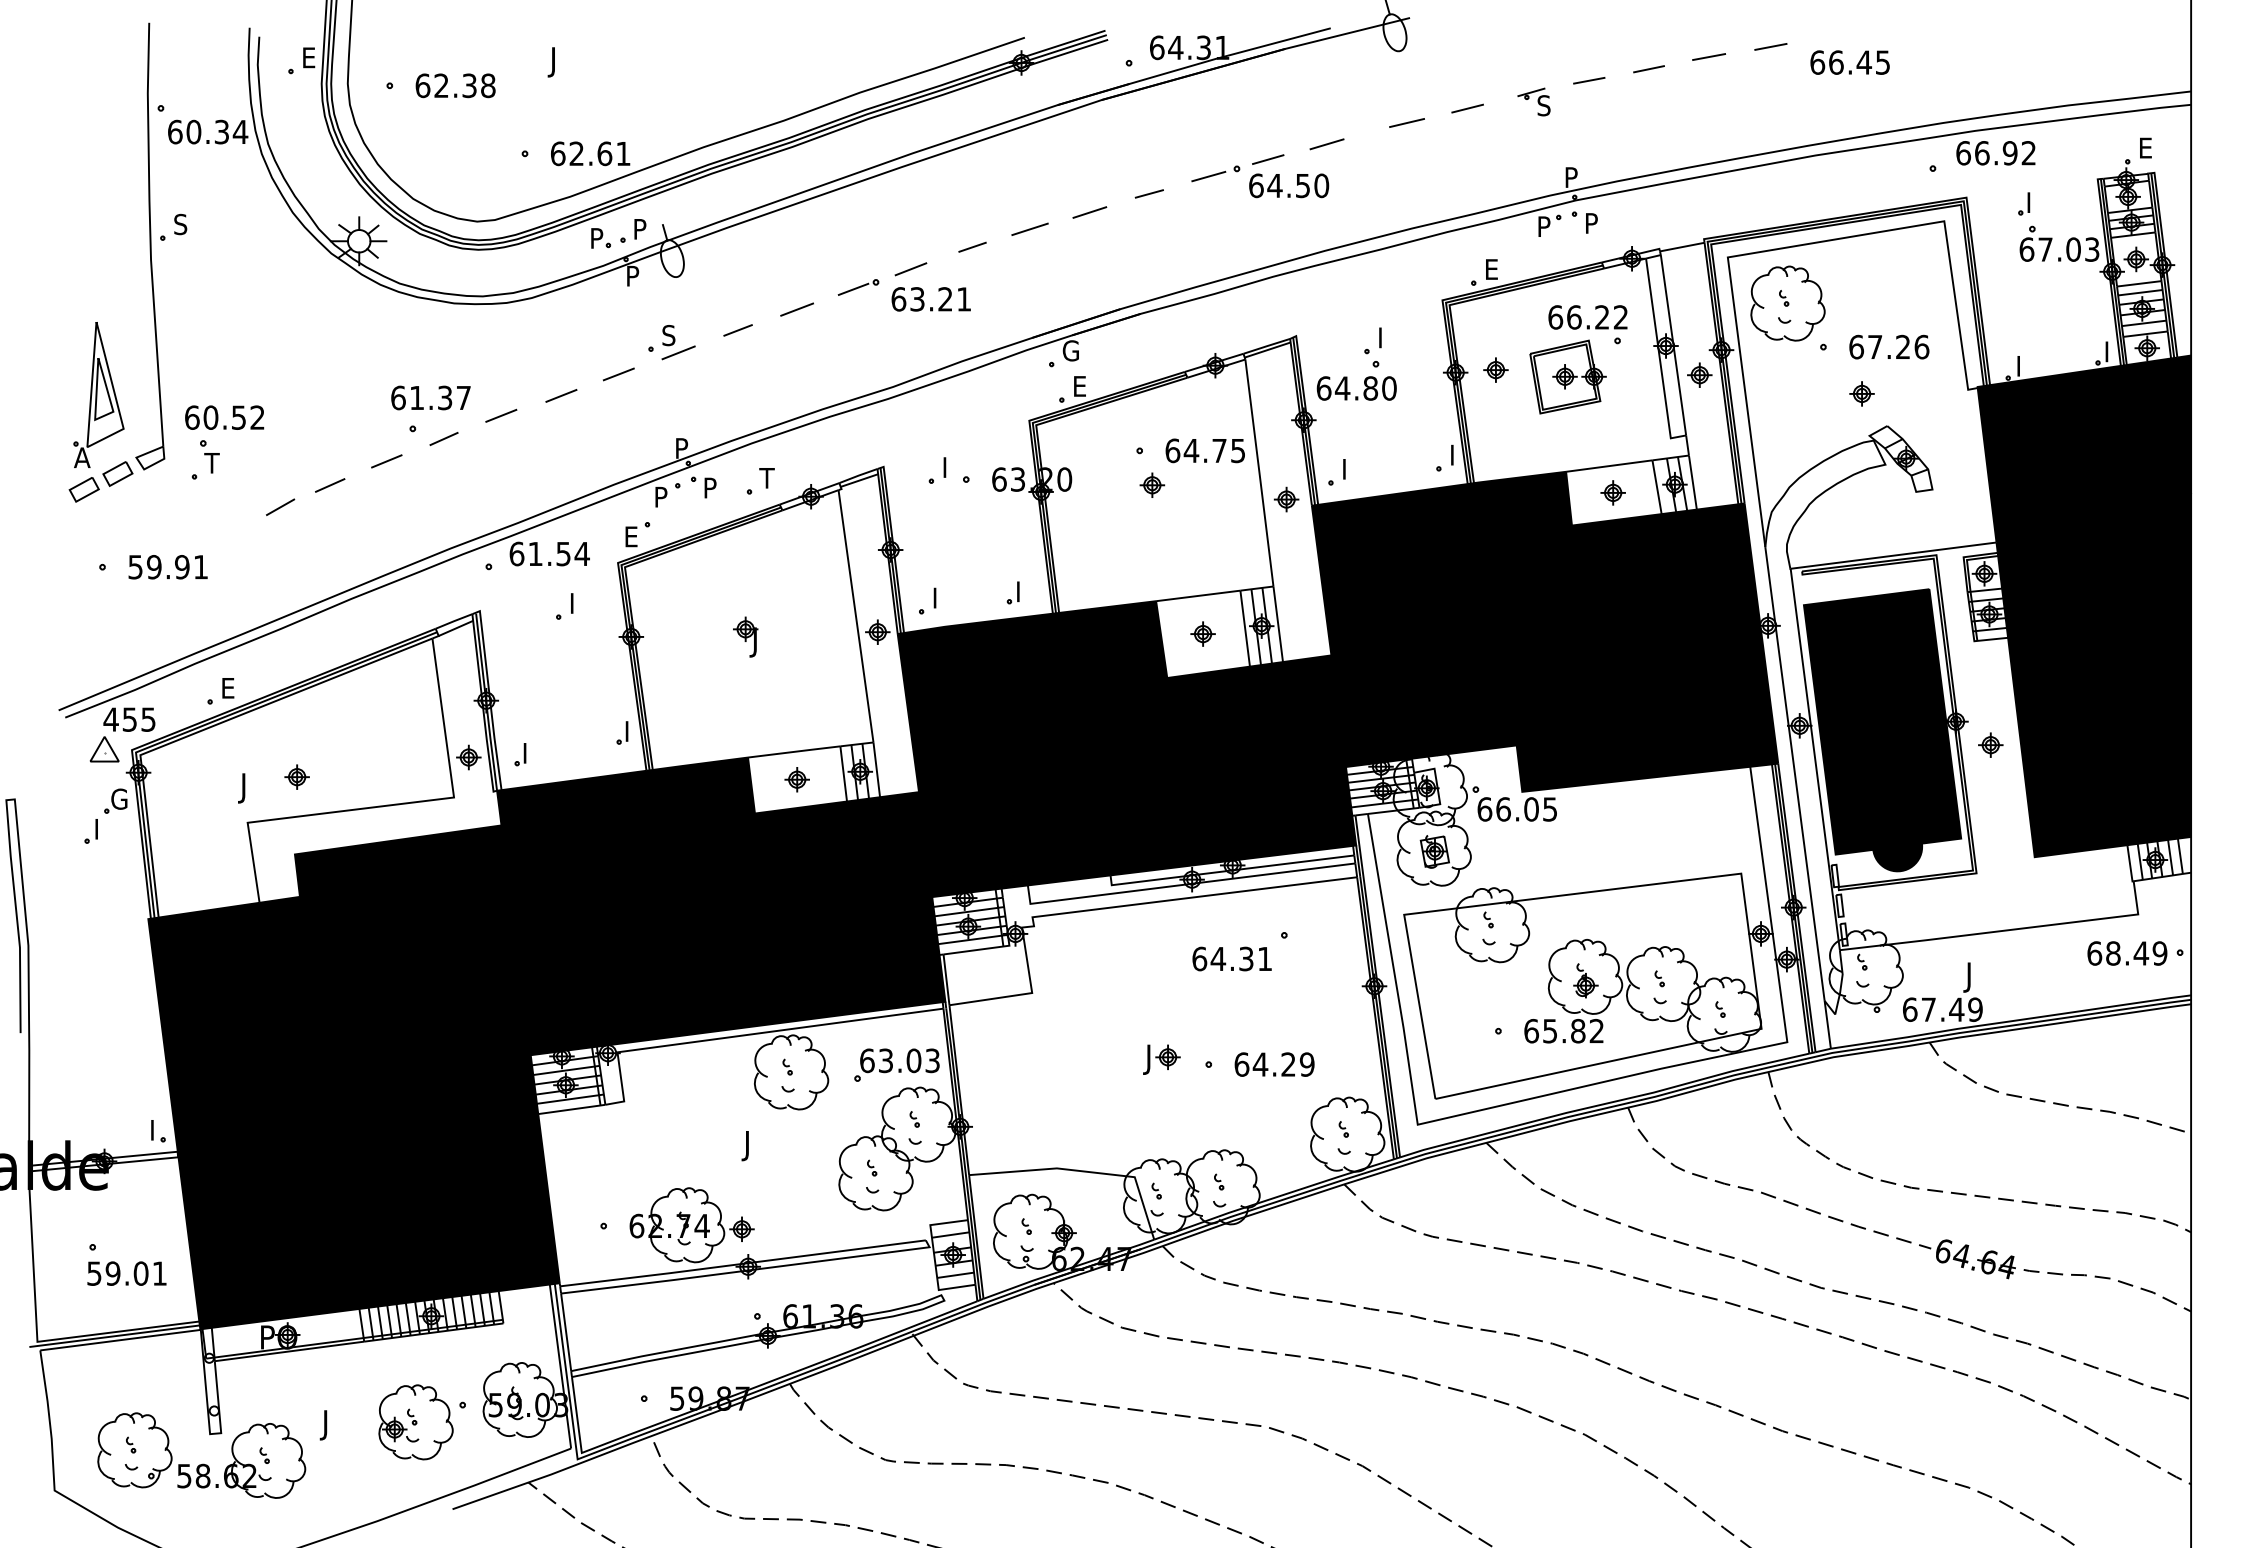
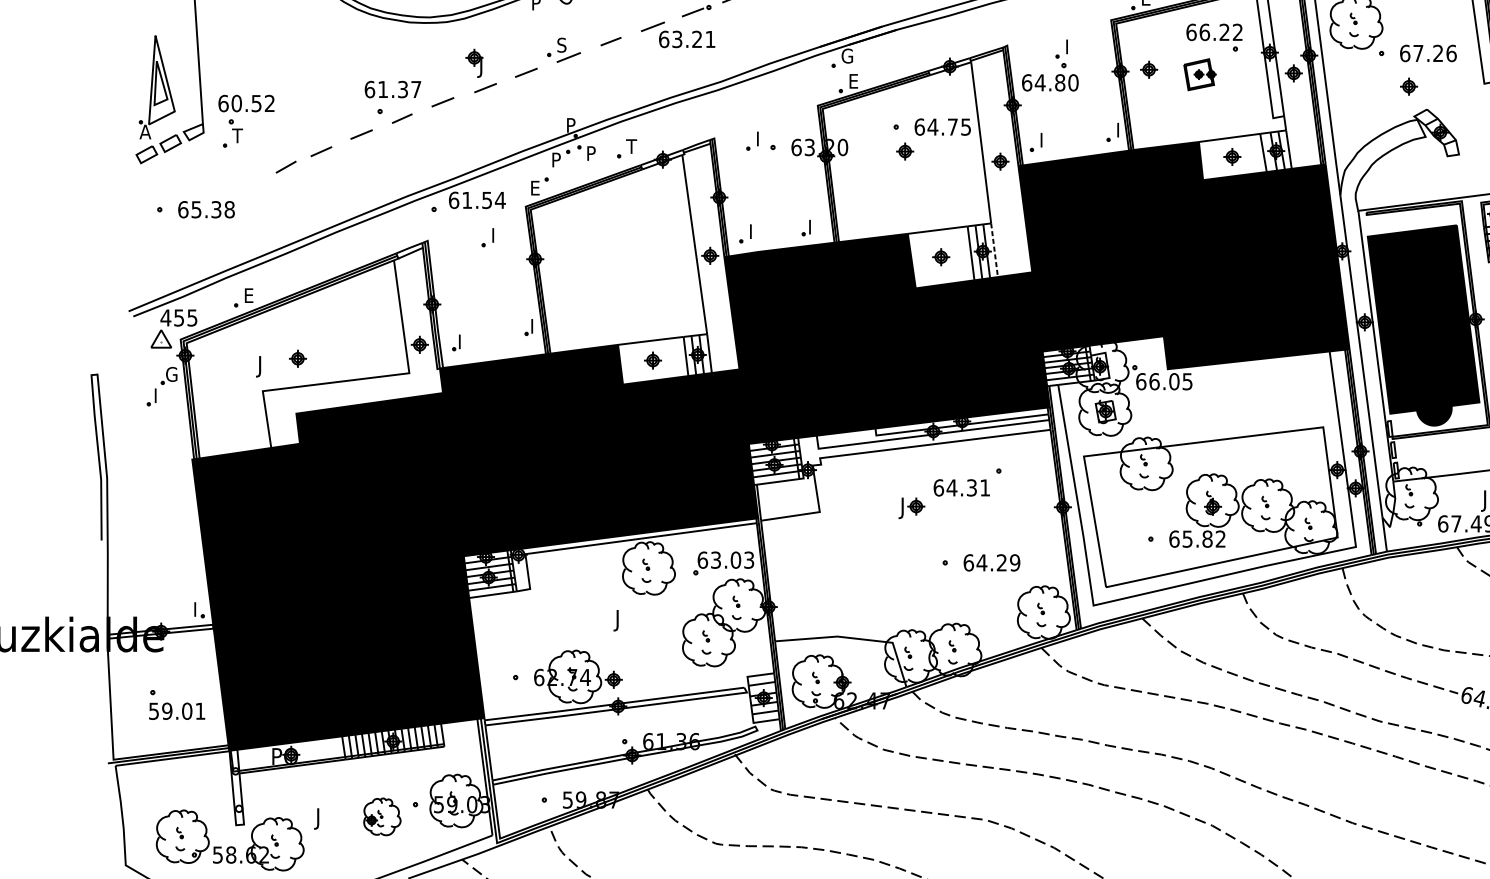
text: (930, 299) -> (686, 39), moved
part: (1567, 376) -> (1199, 74), size x0.6
text: (168, 566) -> (206, 209), 59.91 -> 65.38
line: (1278, 624) -> (994, 250), solid -> dashed
part: (745, 636) -> (474, 62), moved
part: (1161, 1059) -> (911, 508), moved
part: (415, 1422) -> (381, 816), size x0.7

